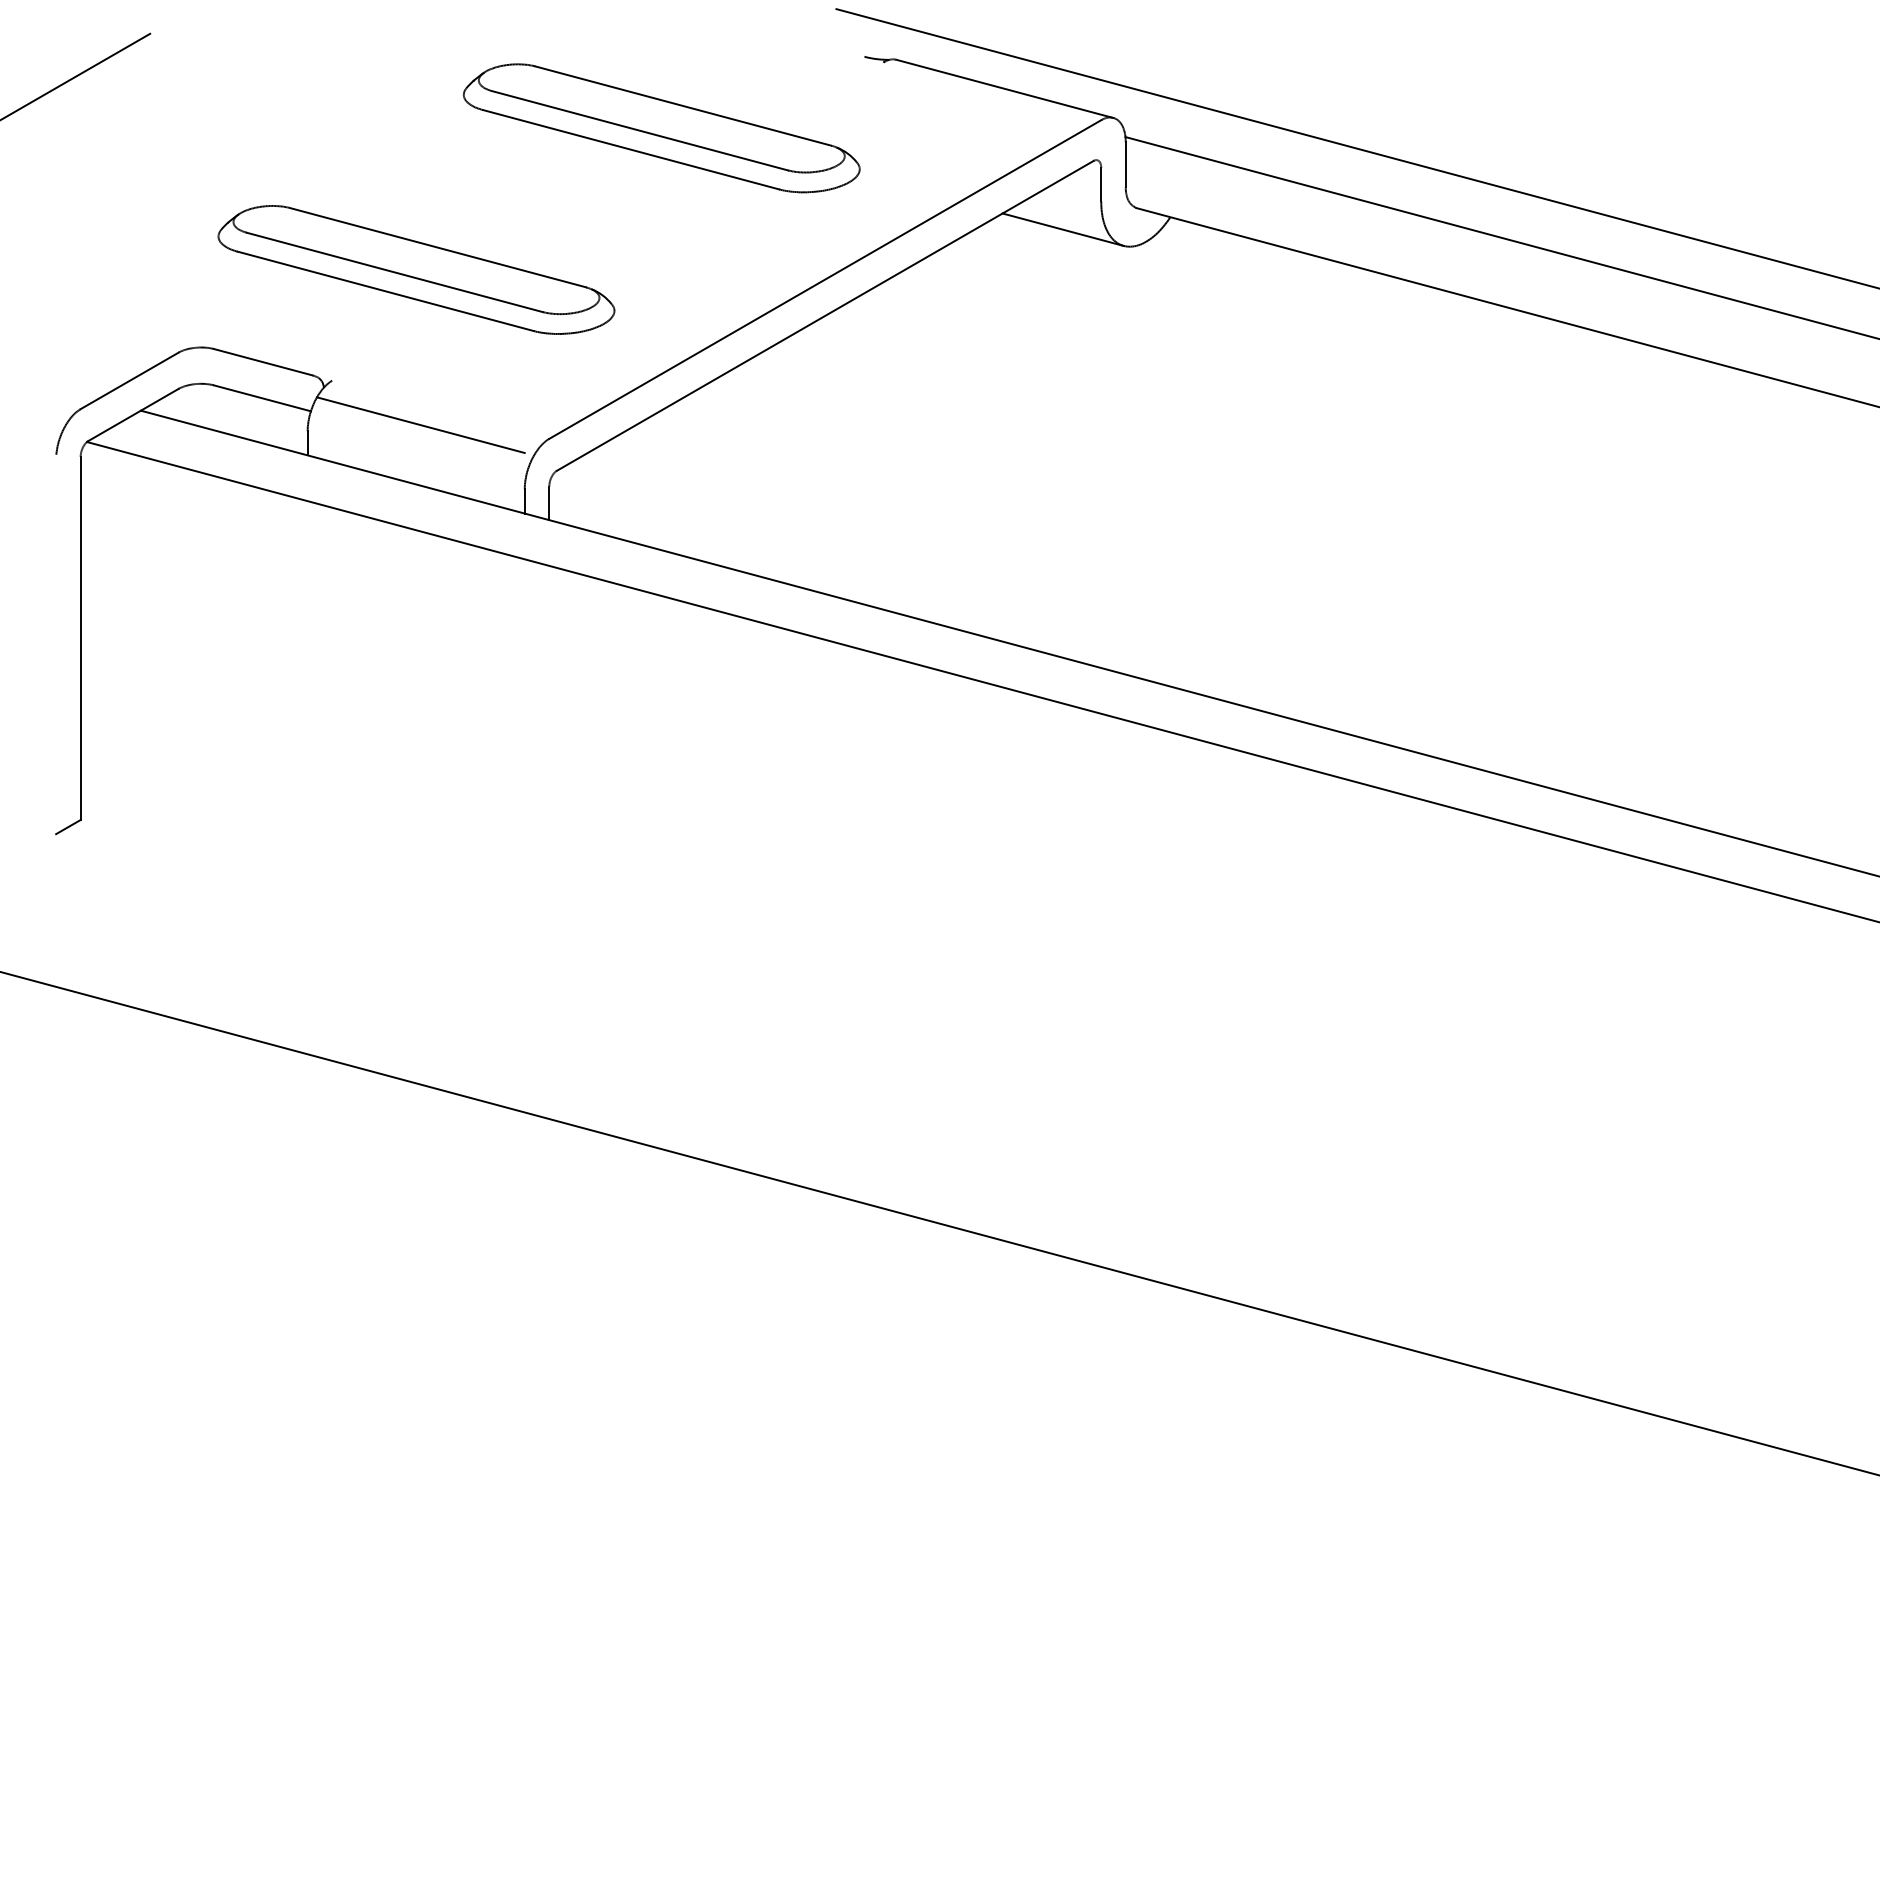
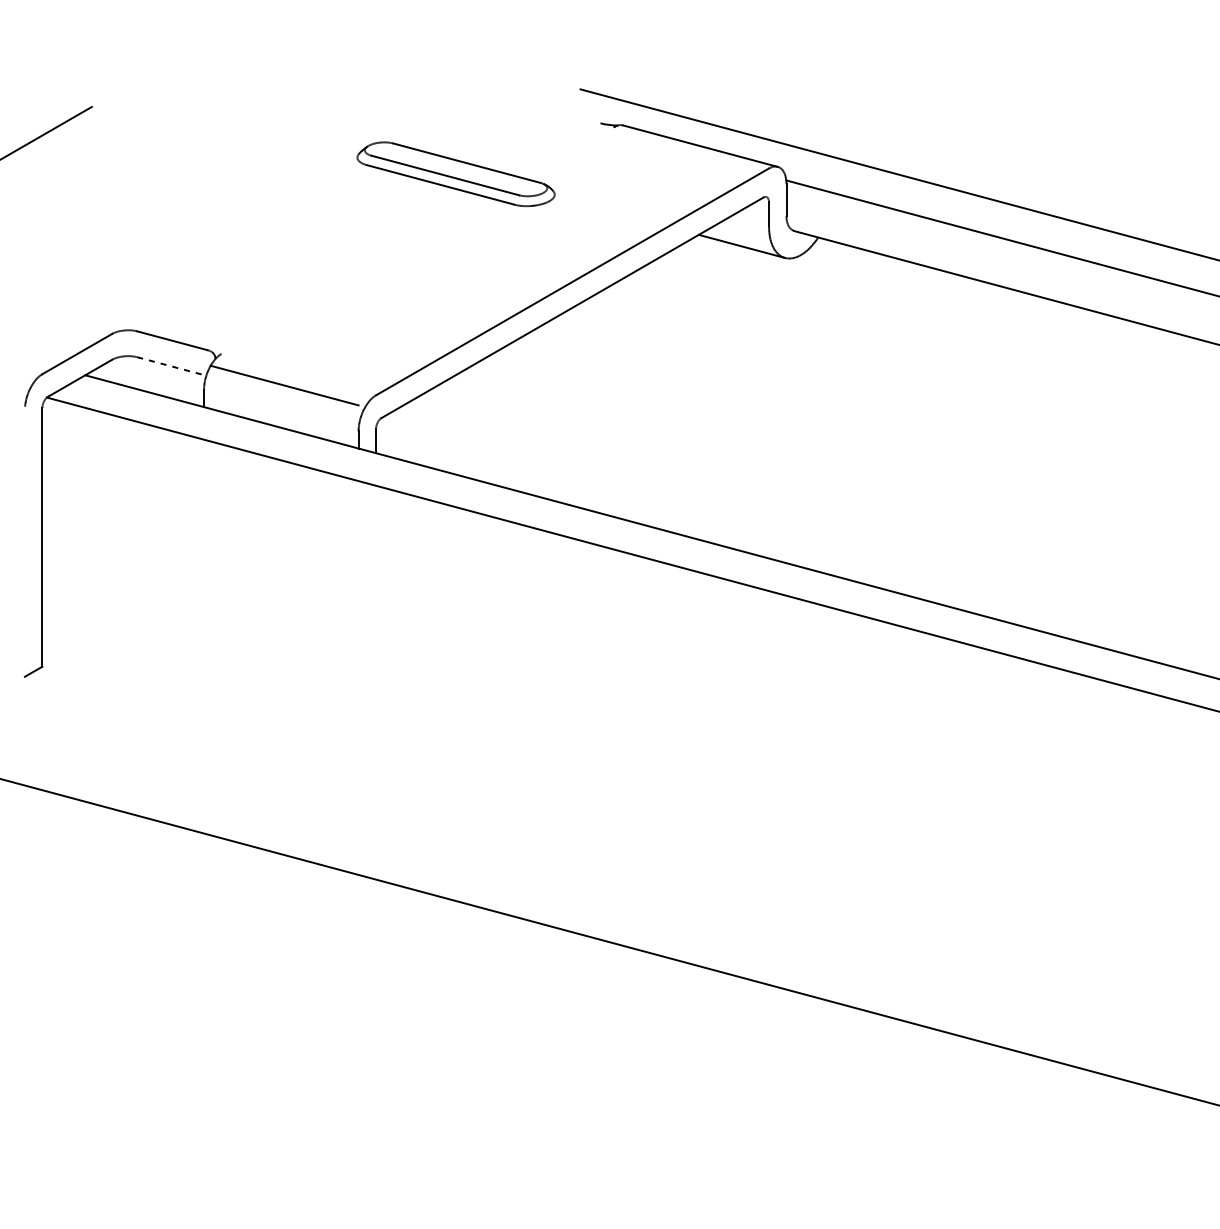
part: (661, 128) -> (455, 174), size x0.7
part: (416, 269) -> (281, 274), removed
line: (262, 398) -> (171, 366), solid -> dashed

